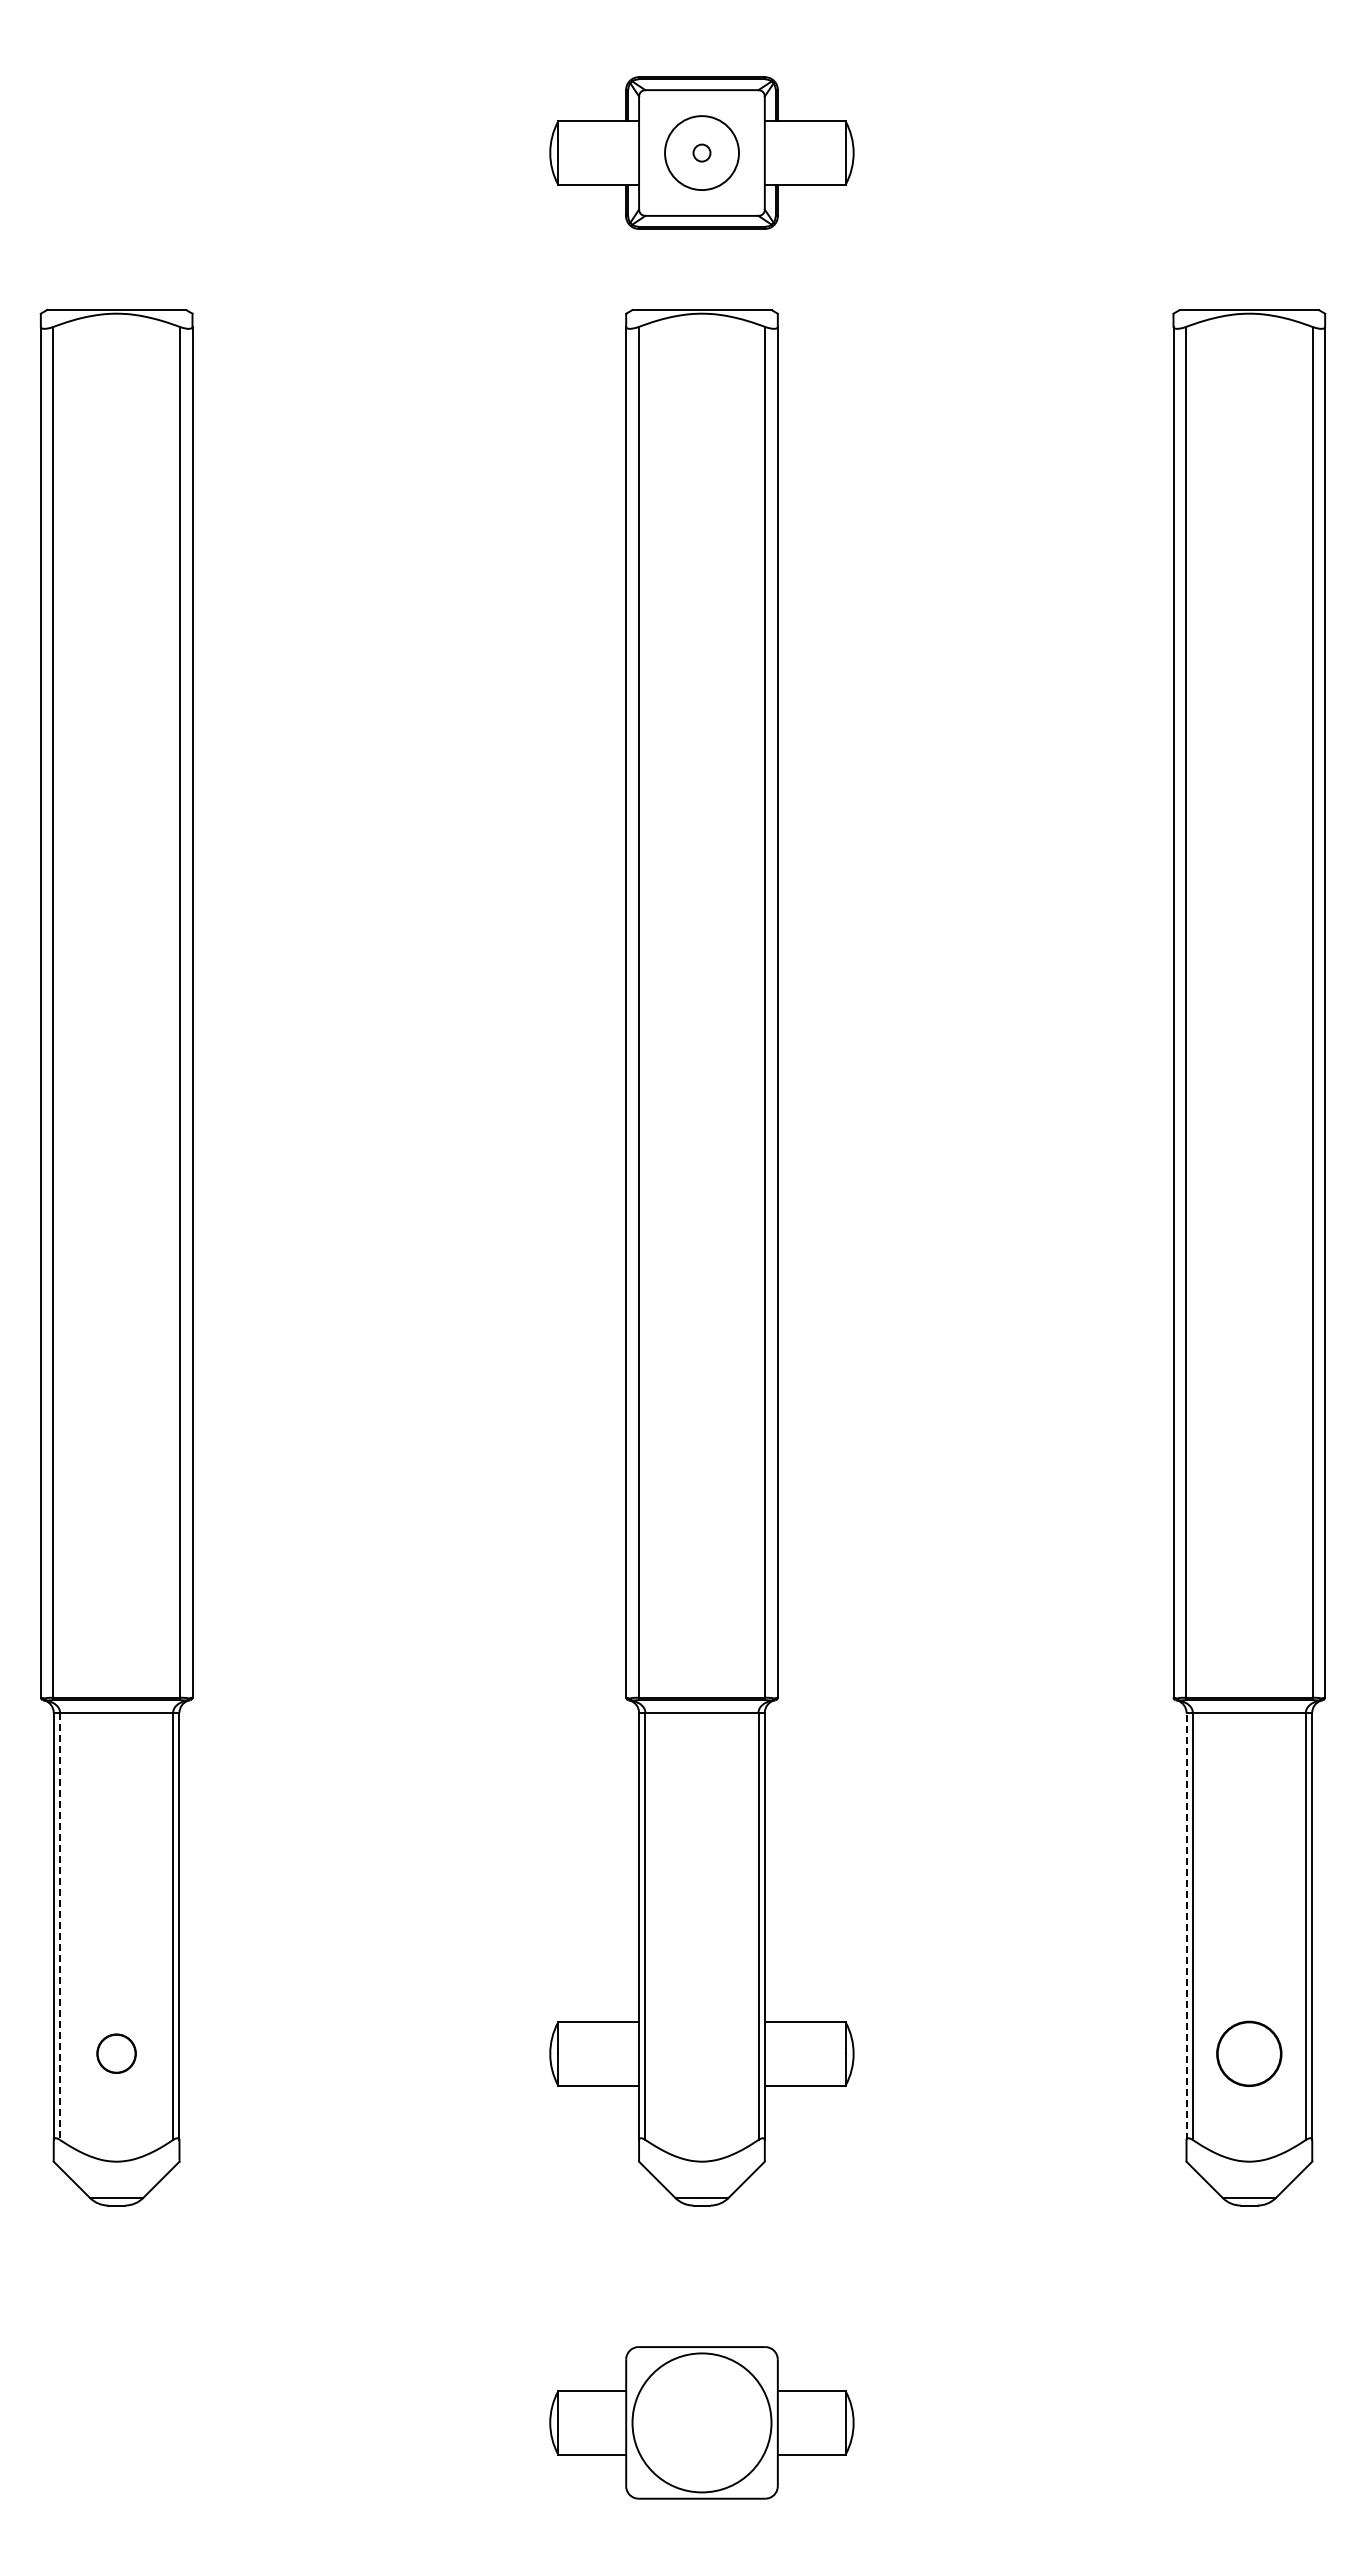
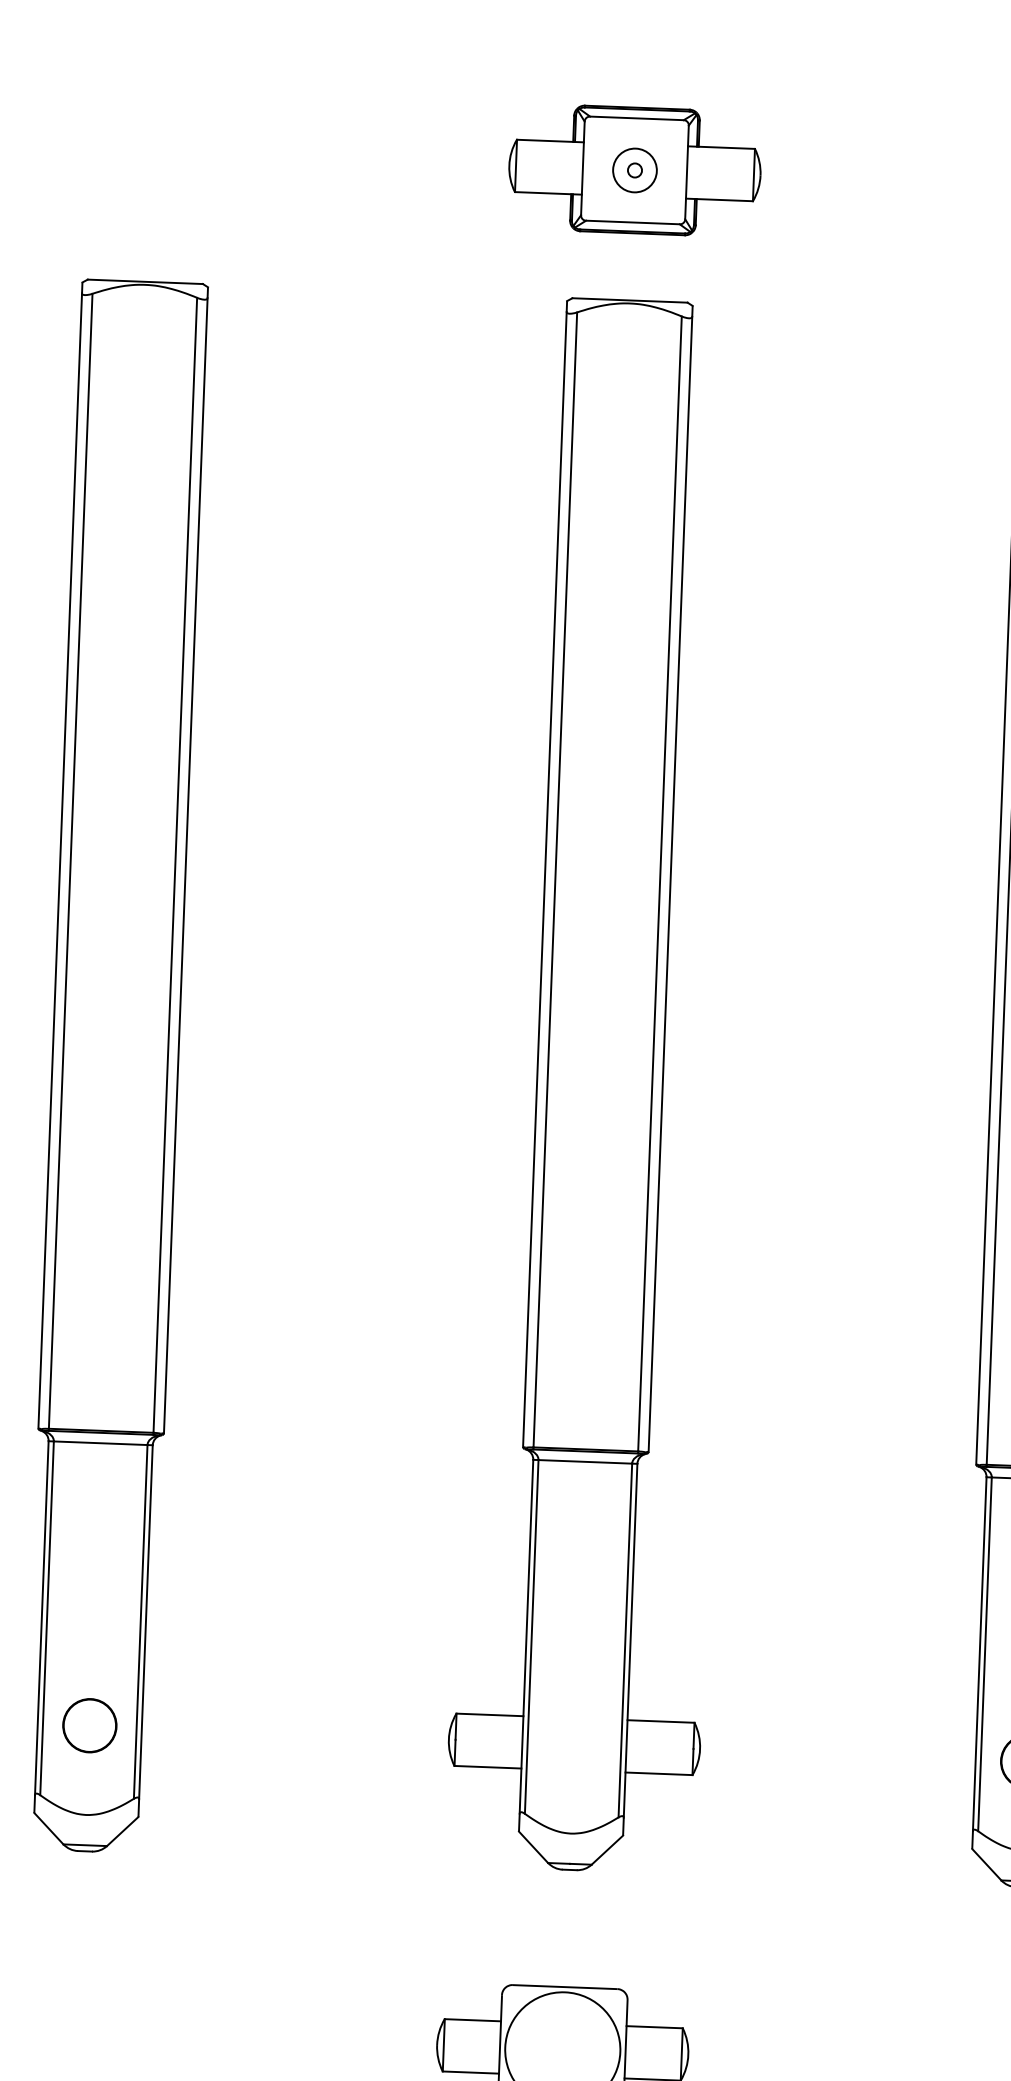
circle: (701, 152) -> (634, 169), size x0.71
line: (60, 1926) -> (47, 1618), dashed -> solid
line: (1186, 1926) -> (979, 1654), dashed -> solid
circle: (116, 2053) -> (89, 1725), size x1.67

